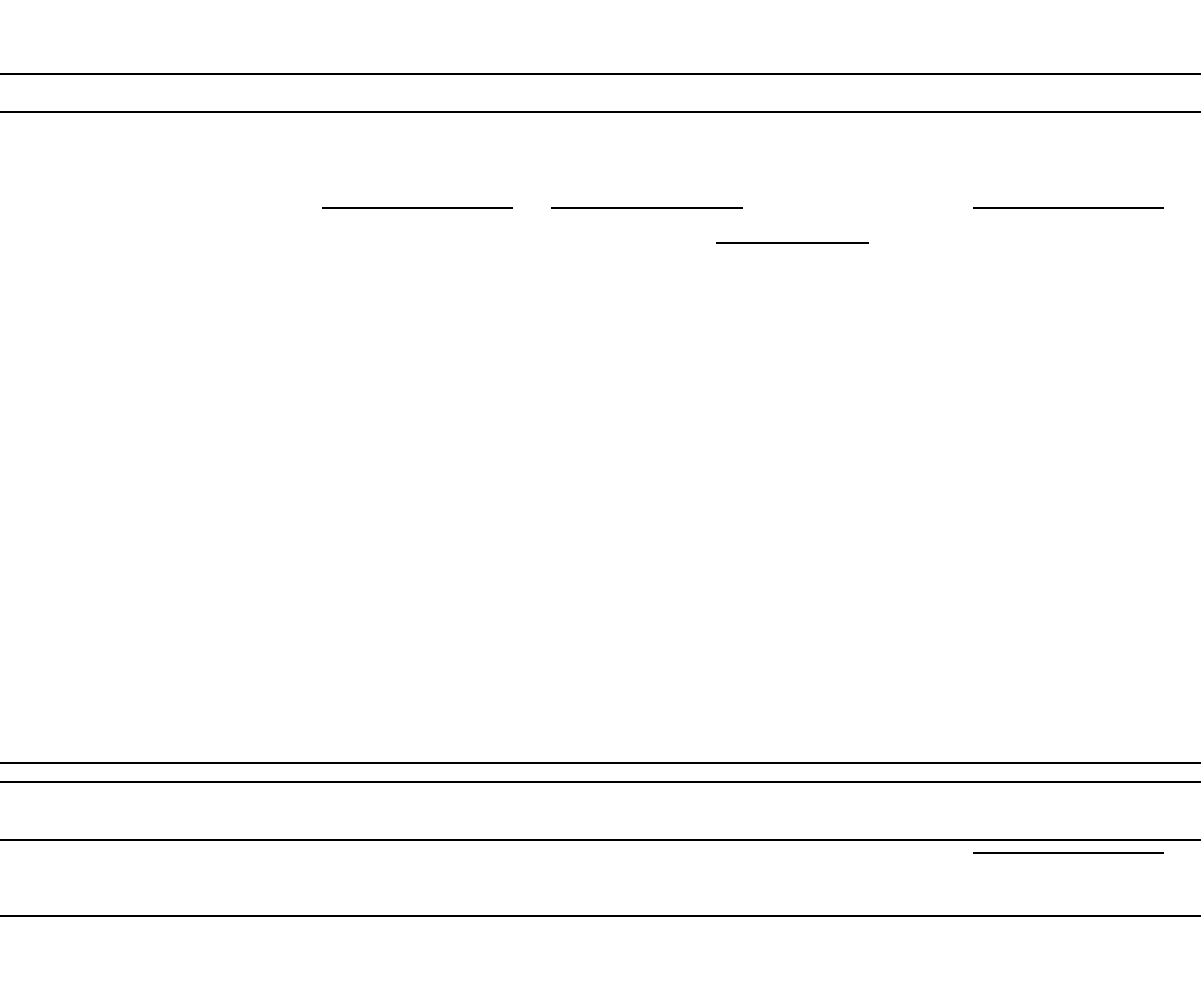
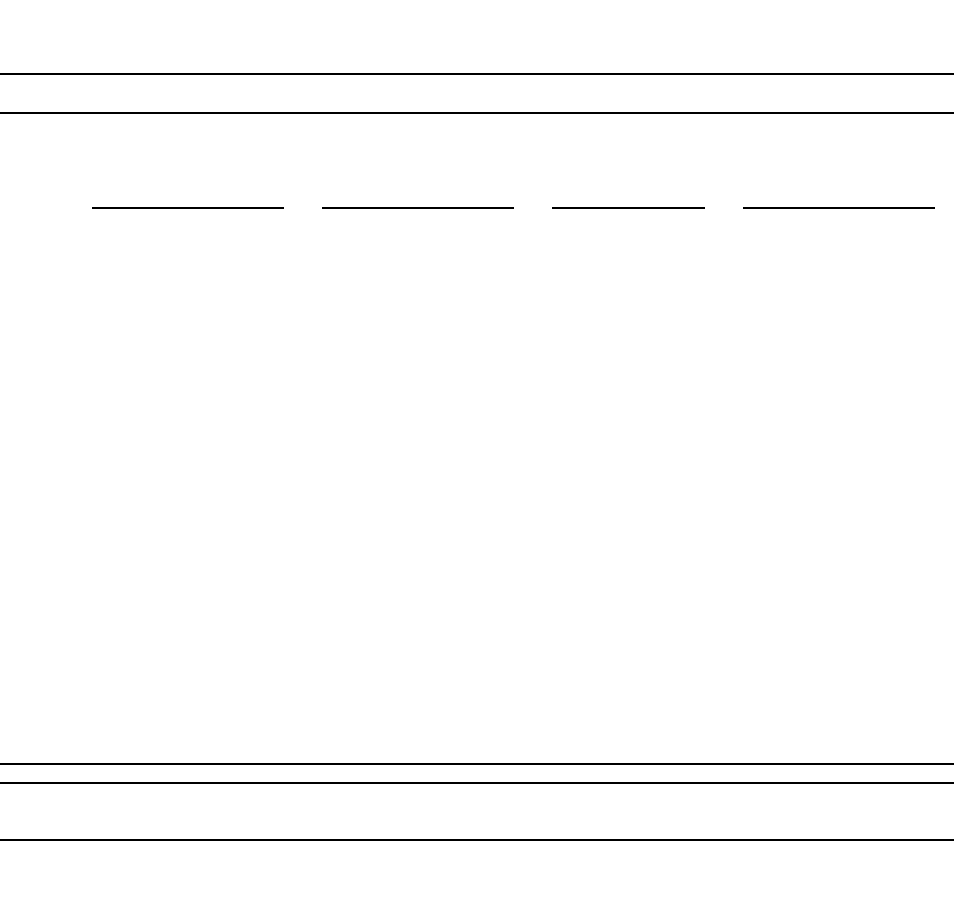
line: (792, 242) -> (628, 208), moved
line: (1068, 852) -> (839, 853), removed

